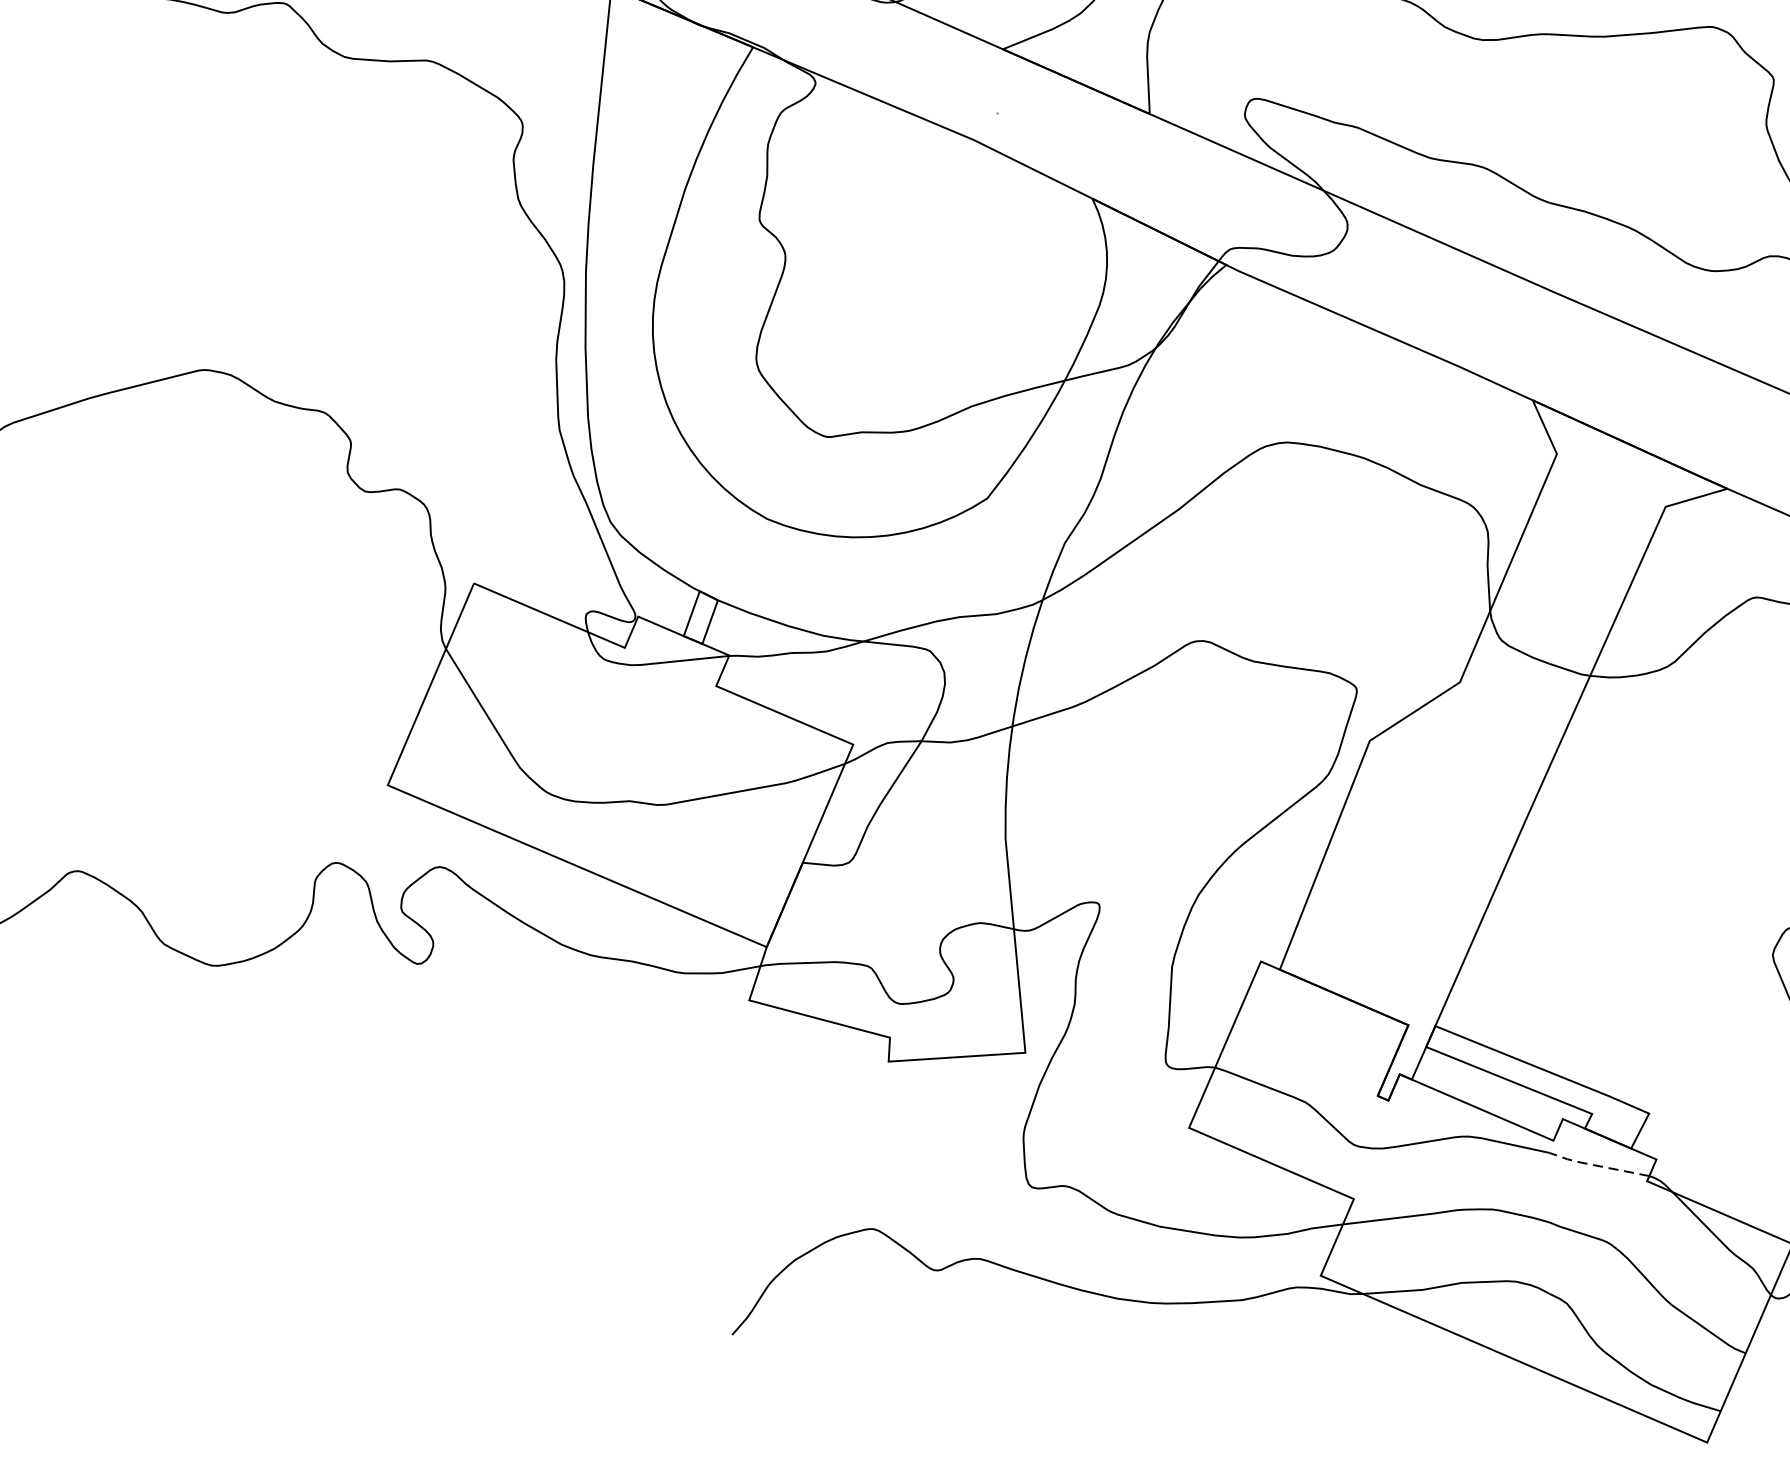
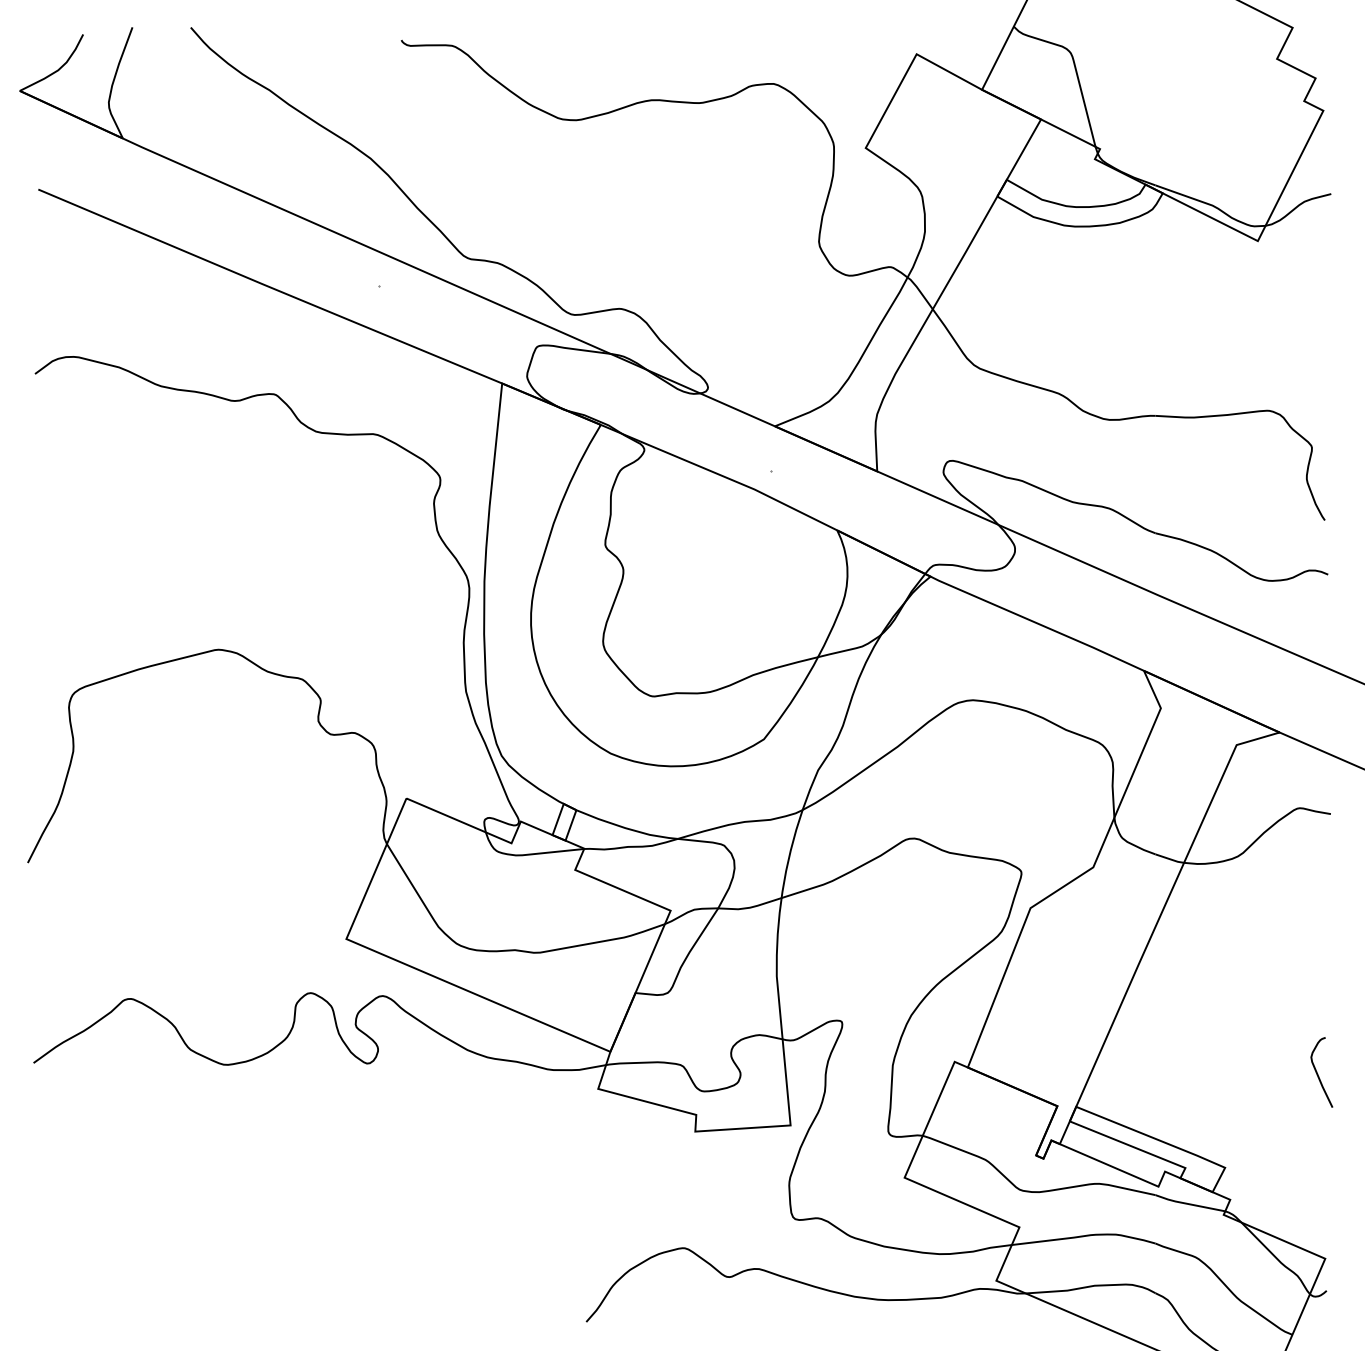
line: (1596, 1164) -> (1188, 1203), dashed -> solid

